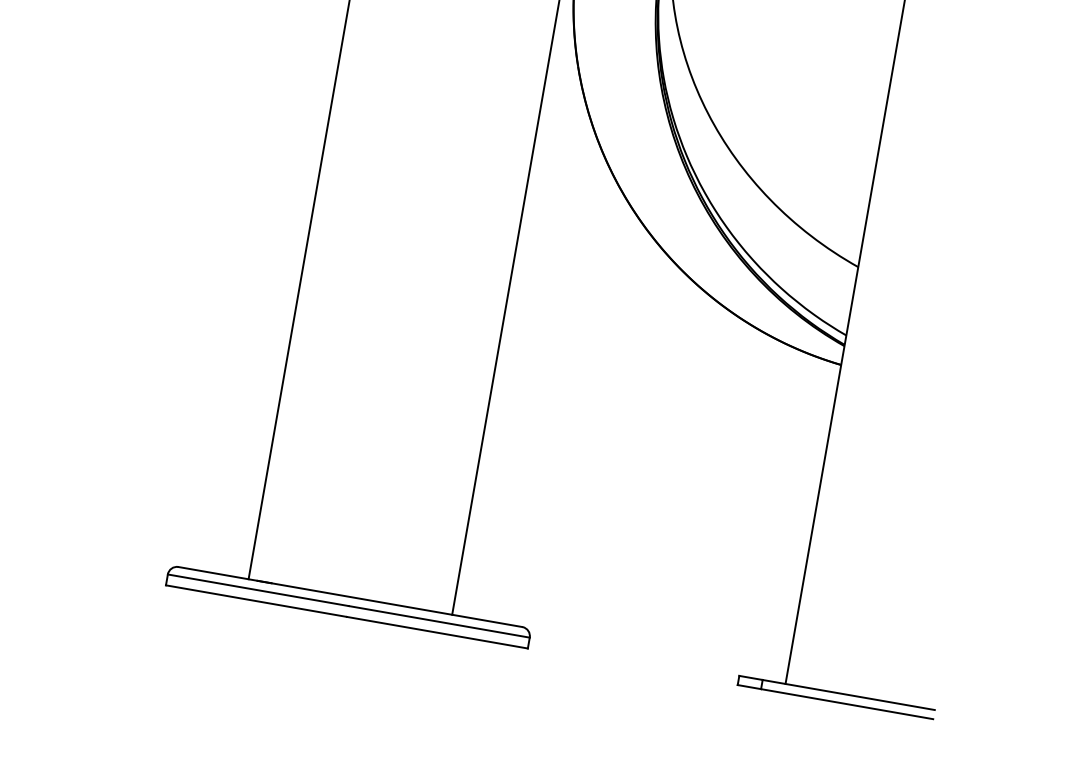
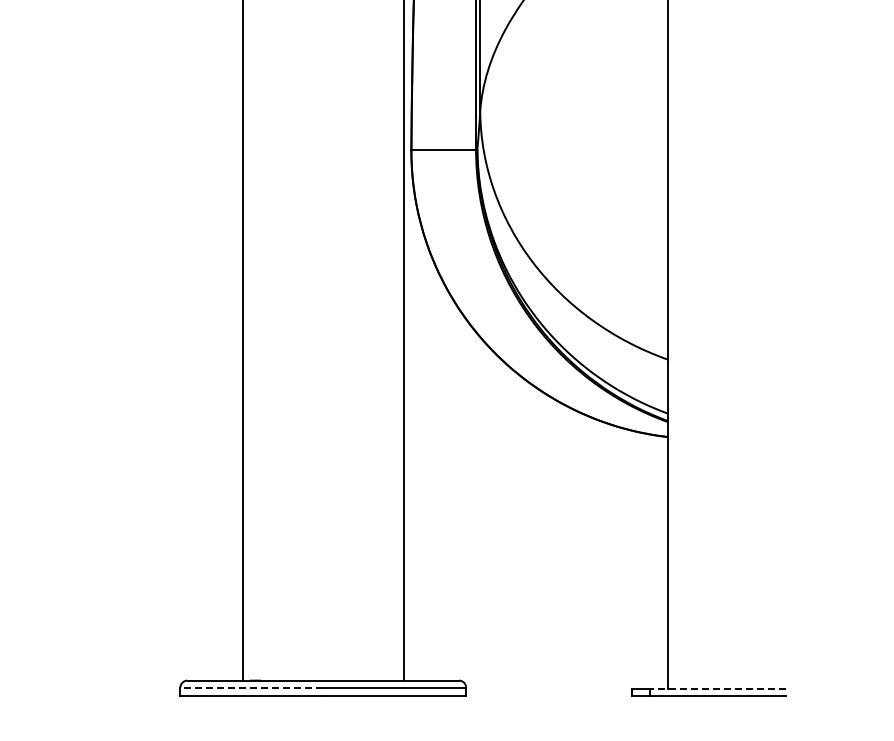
line: (258, 589) -> (251, 687), solid -> dashed
line: (848, 695) -> (718, 689), solid -> dashed

